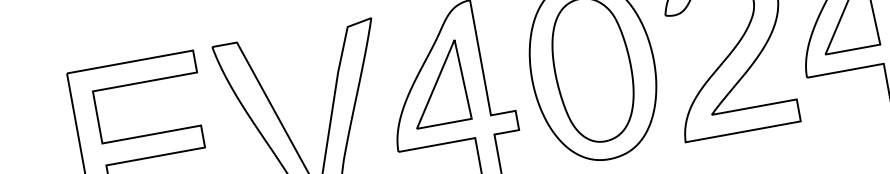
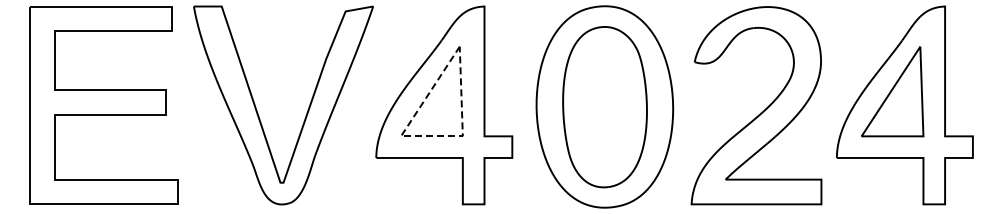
line: (436, 125) -> (422, 136), solid -> dashed

